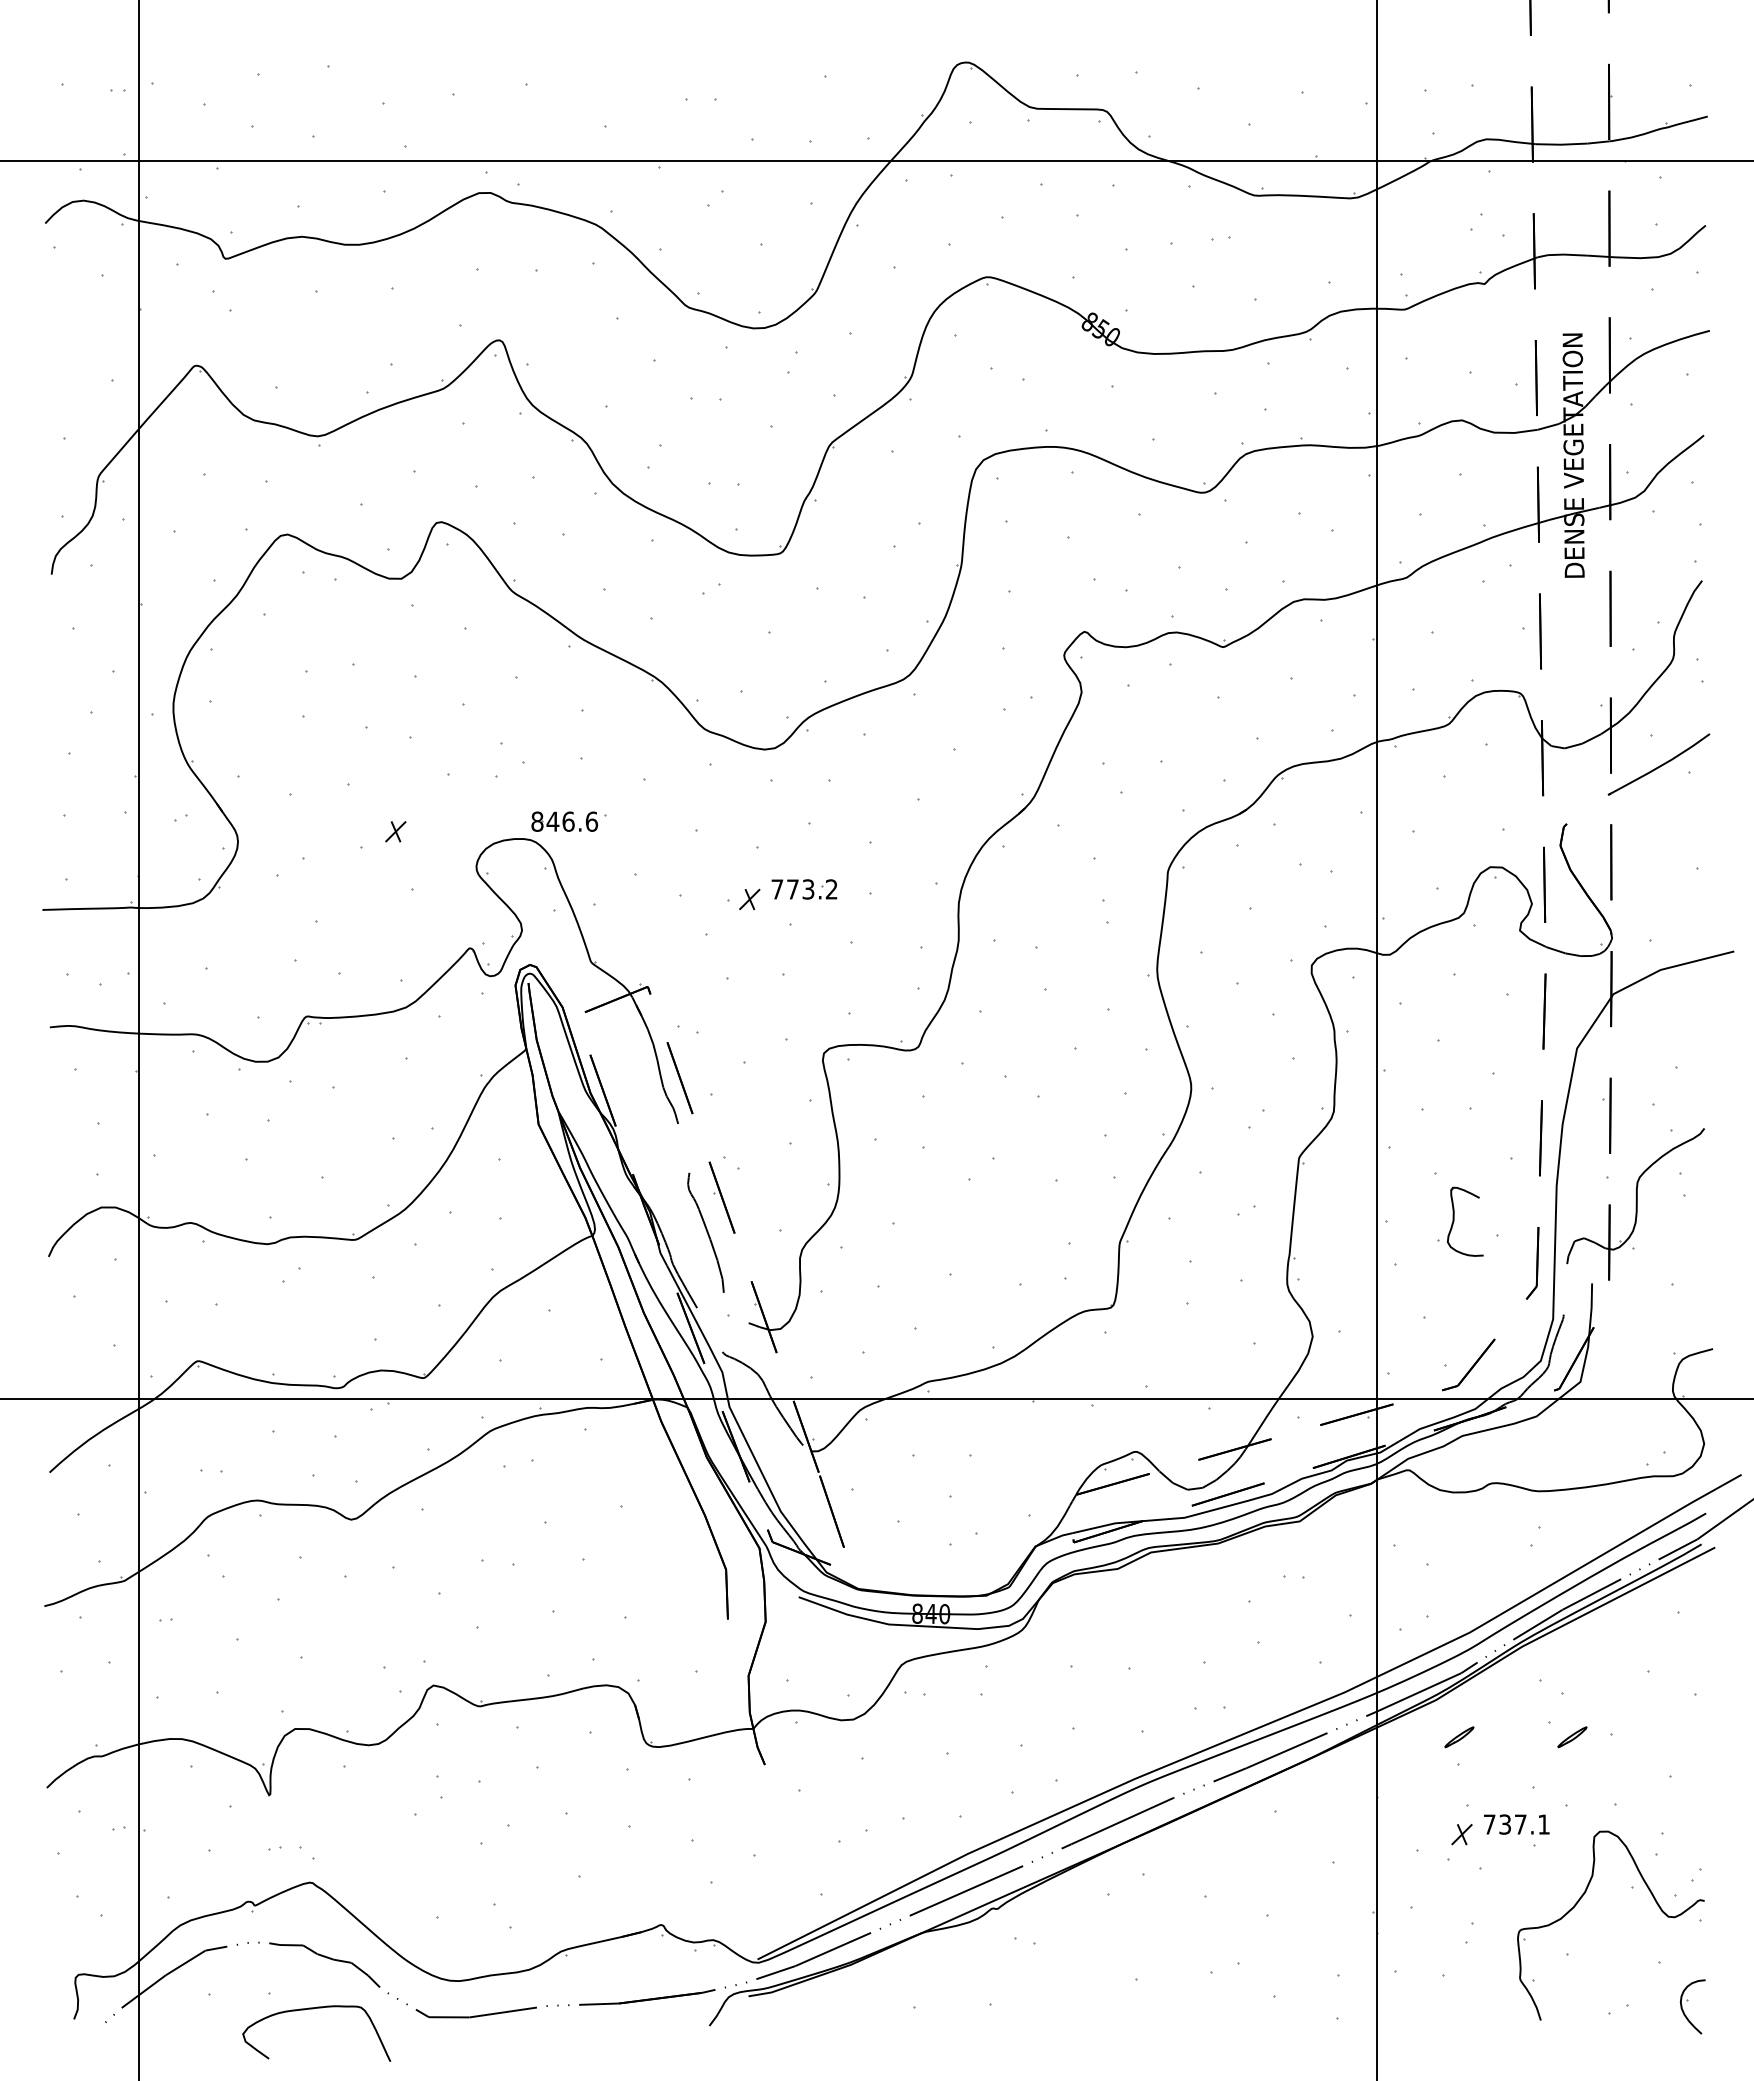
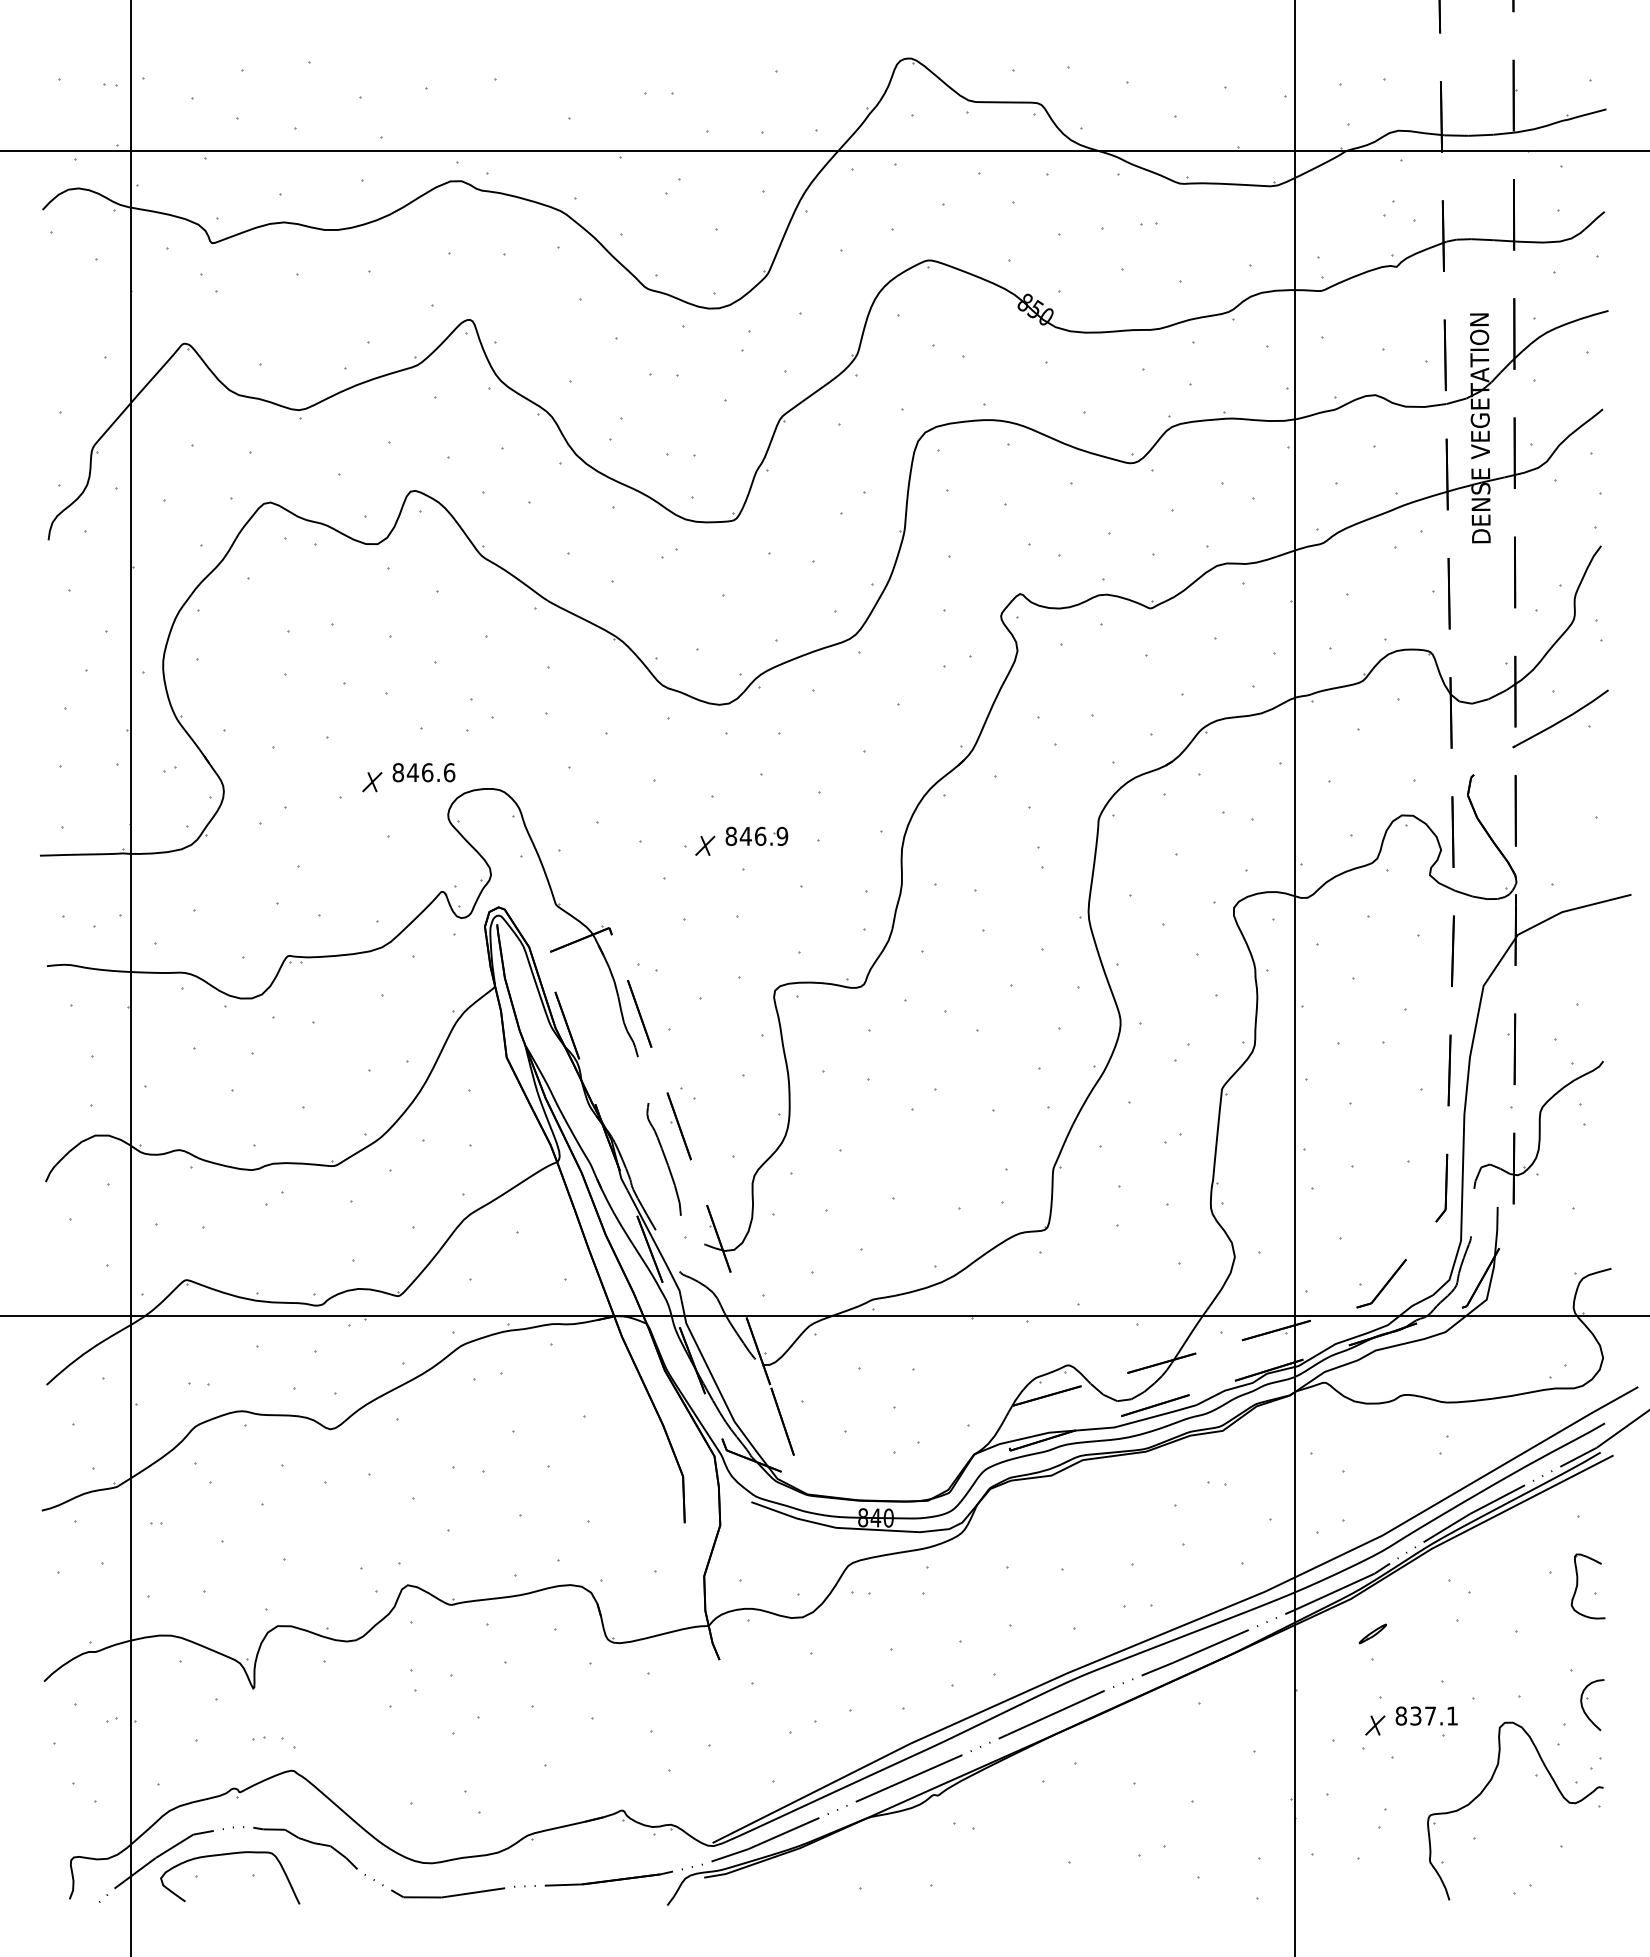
part: (564, 821) -> (423, 772), moved
text: (804, 889) -> (756, 836), 773.2 -> 846.9
part: (1454, 1221) -> (1578, 1586), moved
part: (1572, 1737) -> (1479, 1634), removed
text: (1489, 1824) -> (1401, 1716), 737.1 -> 837.1
part: (1687, 2001) -> (1587, 1700), moved
curve: (313, 2009) -> (227, 1855), moved

